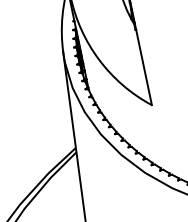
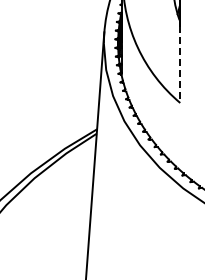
line: (144, 67) -> (180, 64), solid -> dashed

